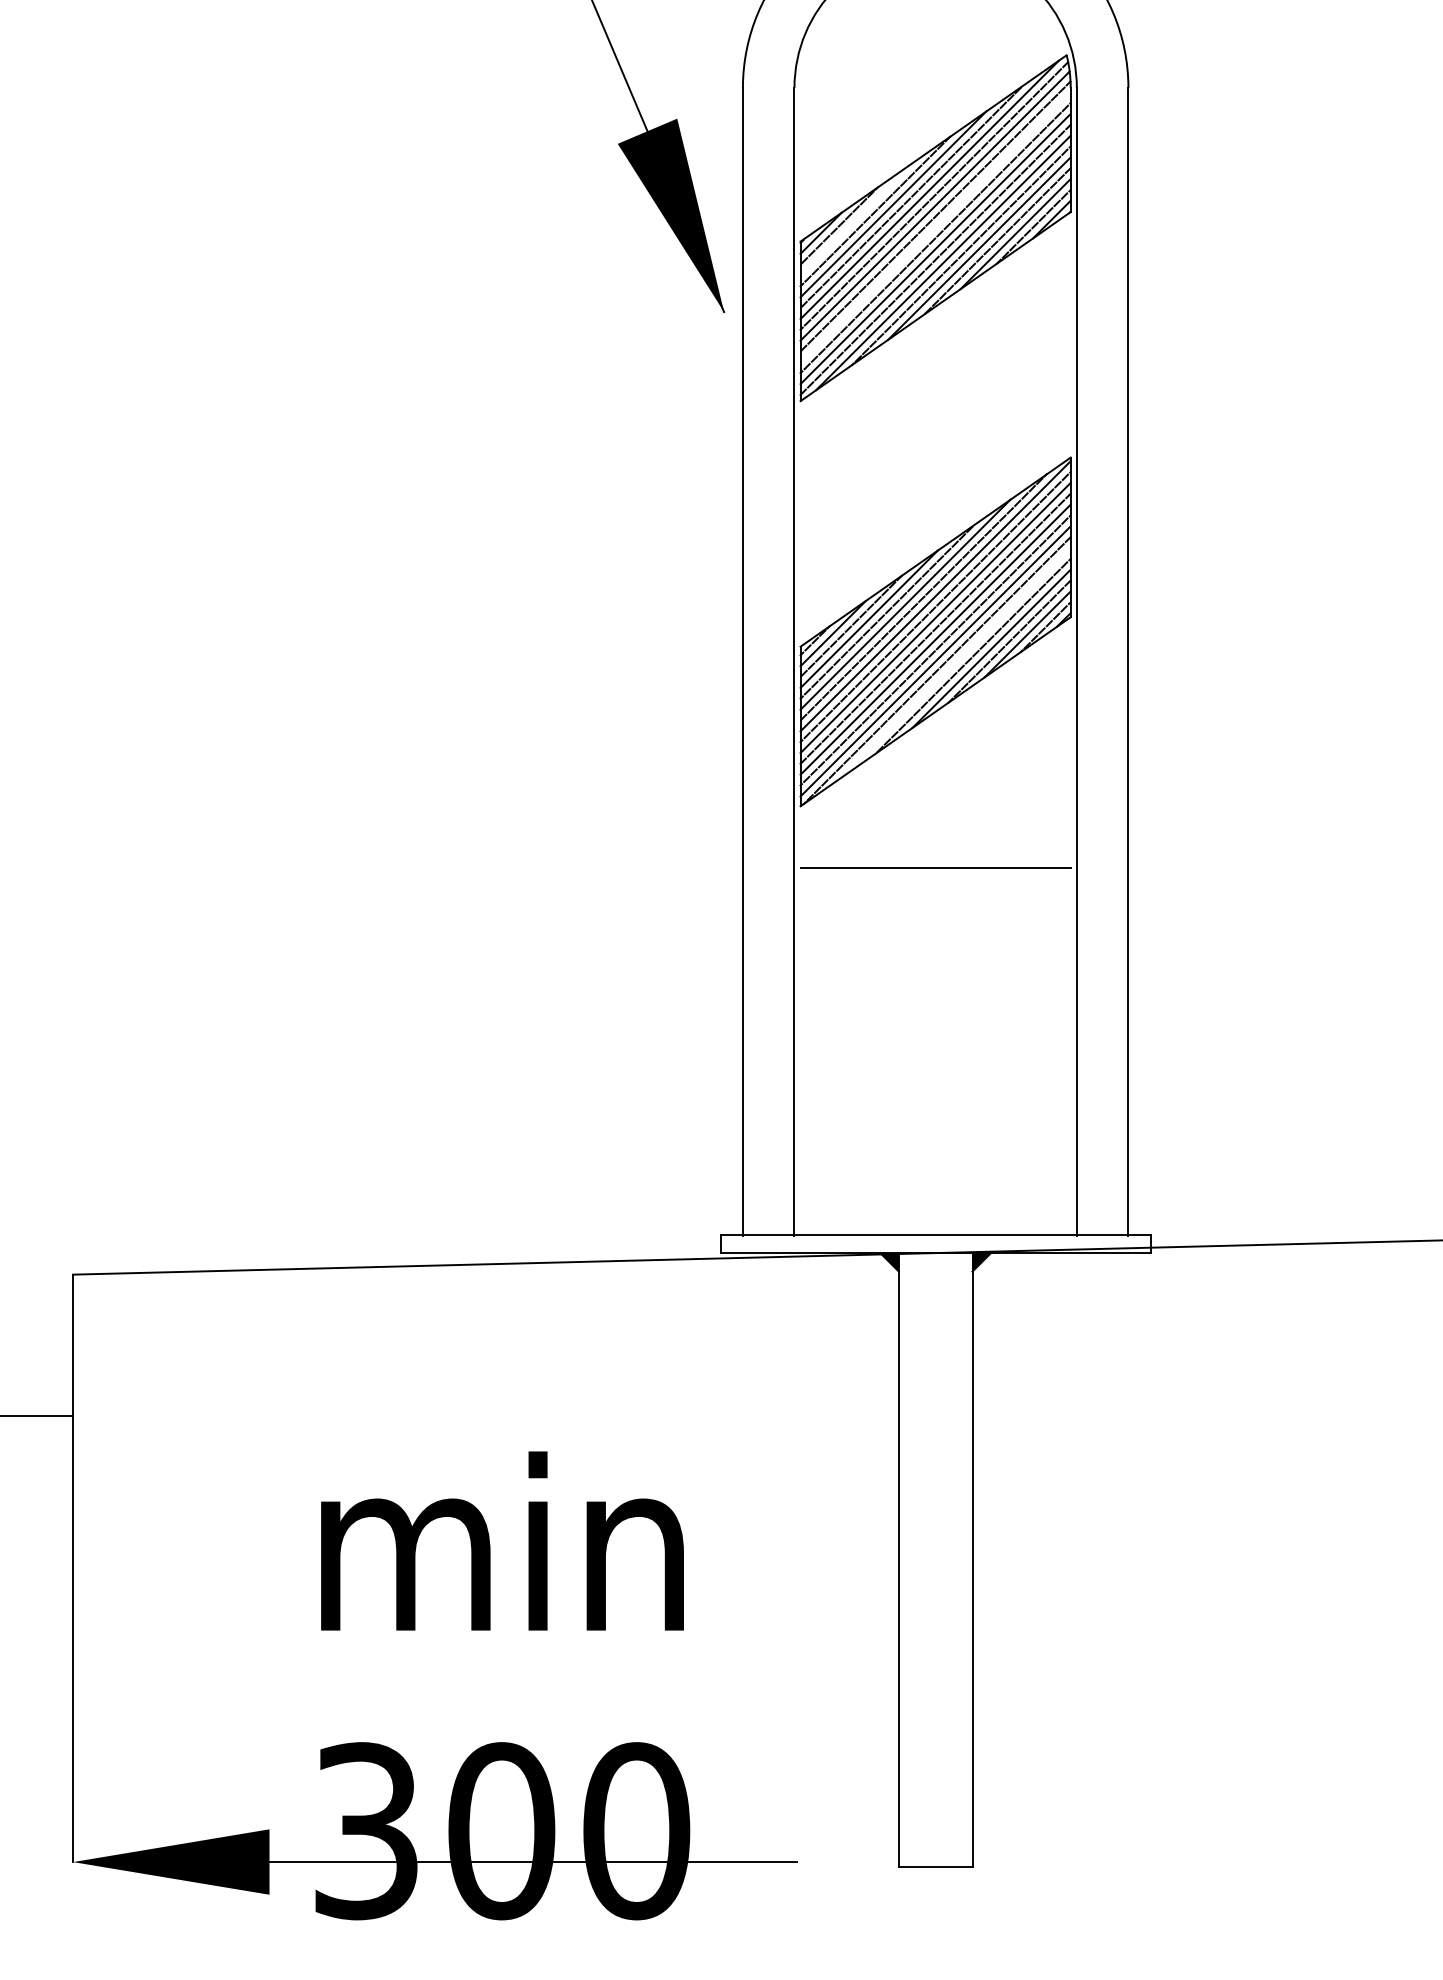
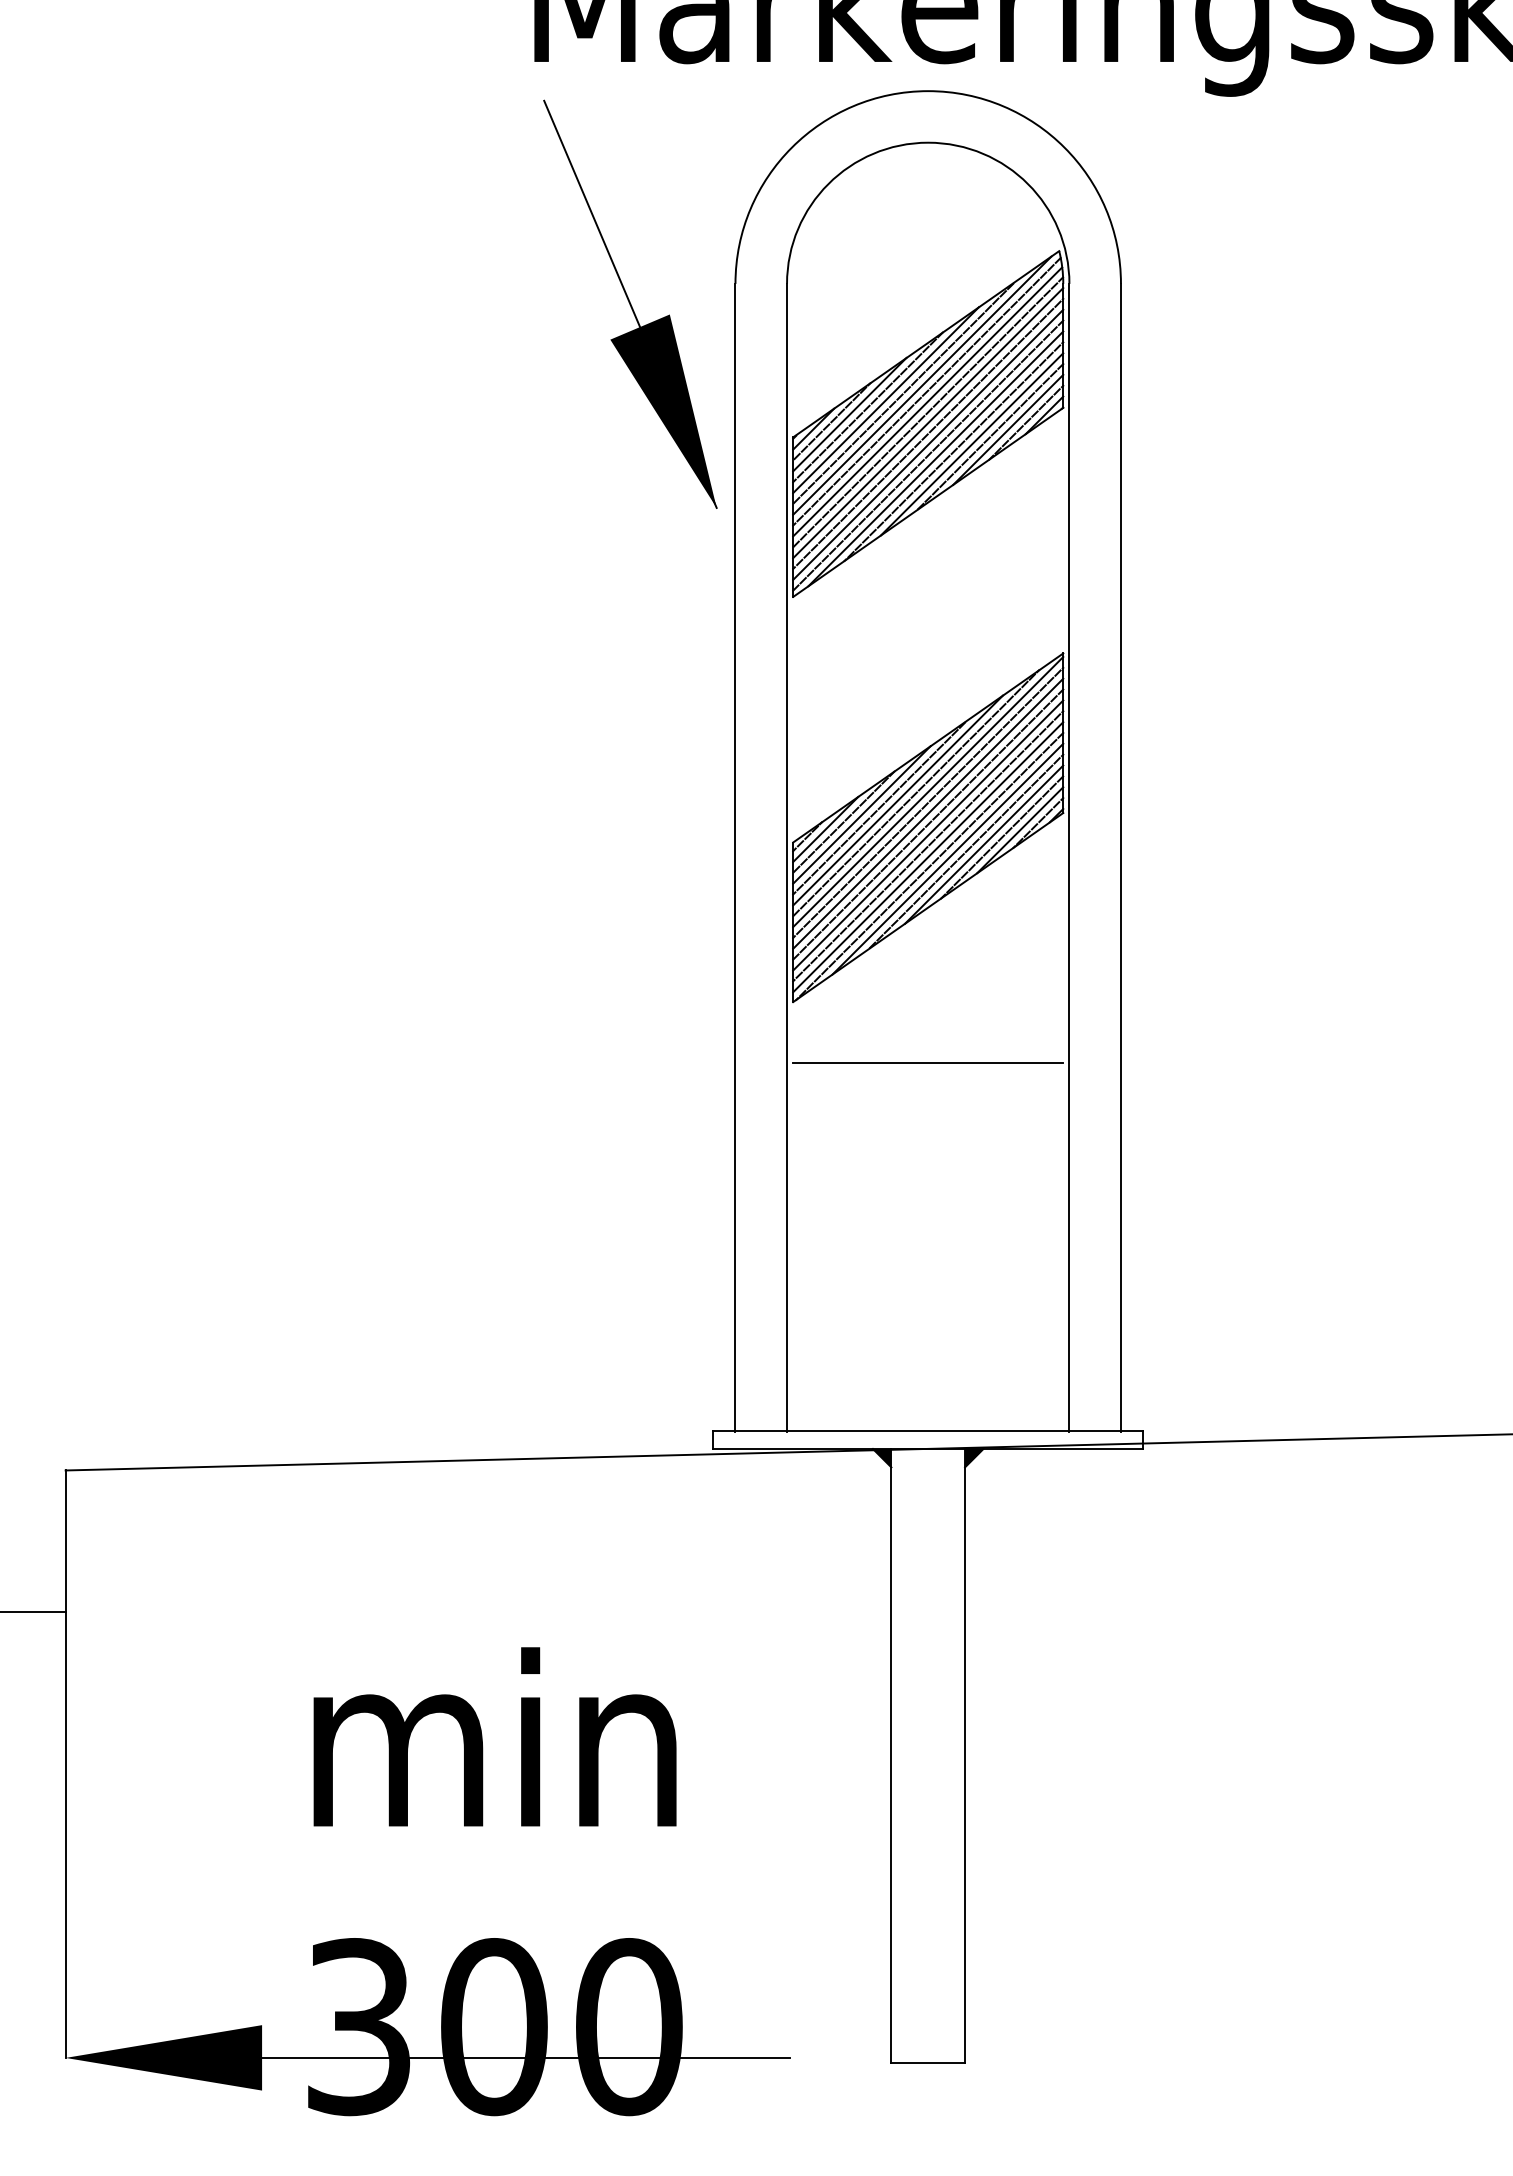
line: (856, 218) -> (849, 414), added
line: (935, 227) -> (928, 423), added
line: (954, 662) -> (947, 858), added

